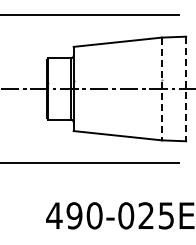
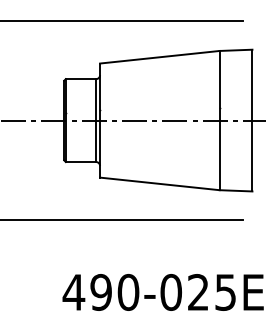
line: (161, 89) -> (219, 121), dashed -> solid
line: (186, 89) -> (252, 121), dashed -> solid

